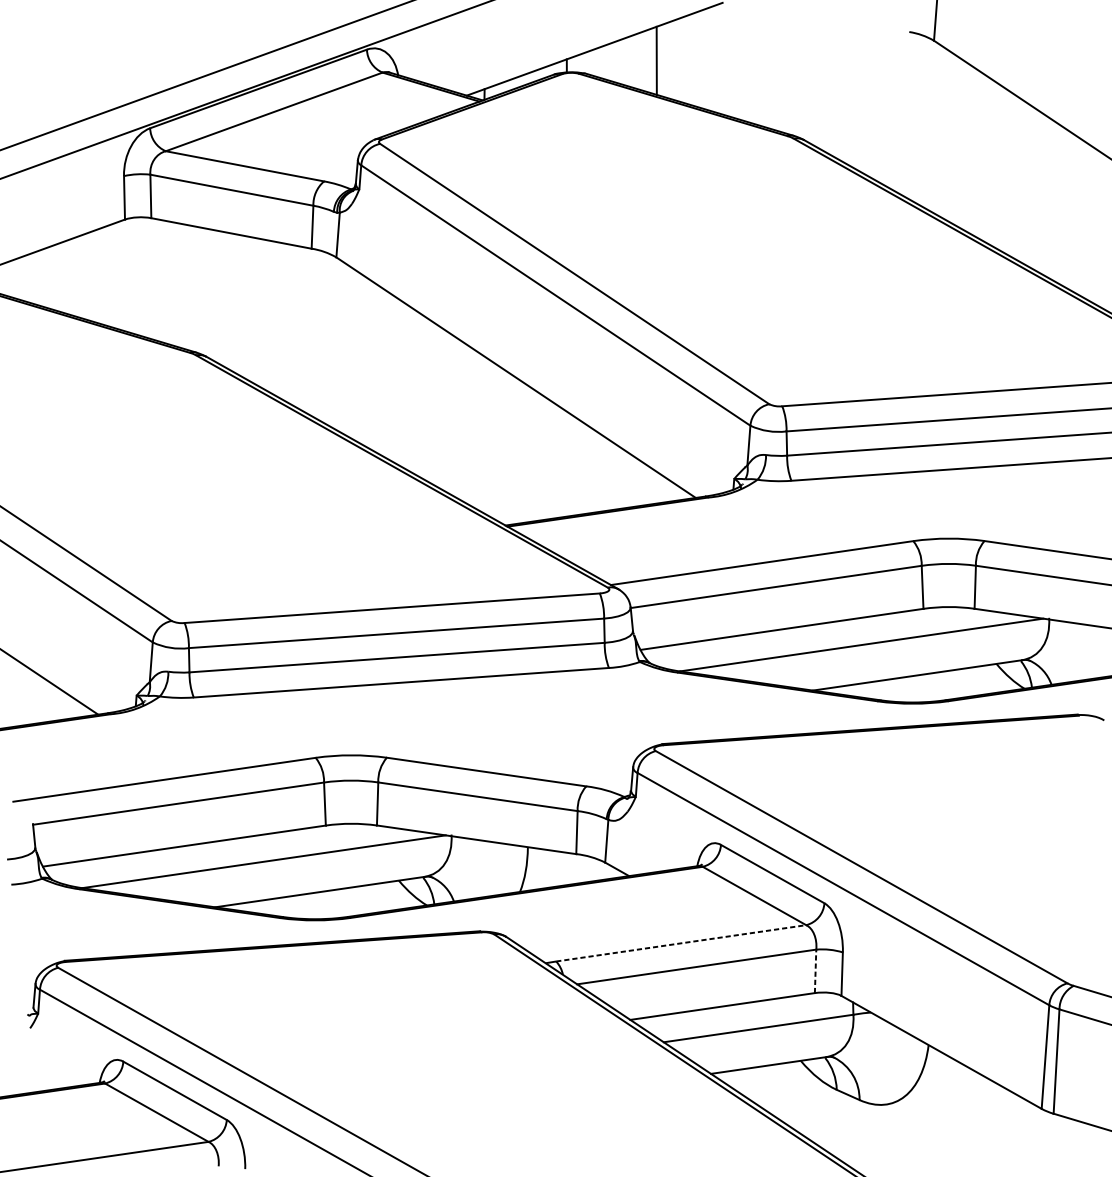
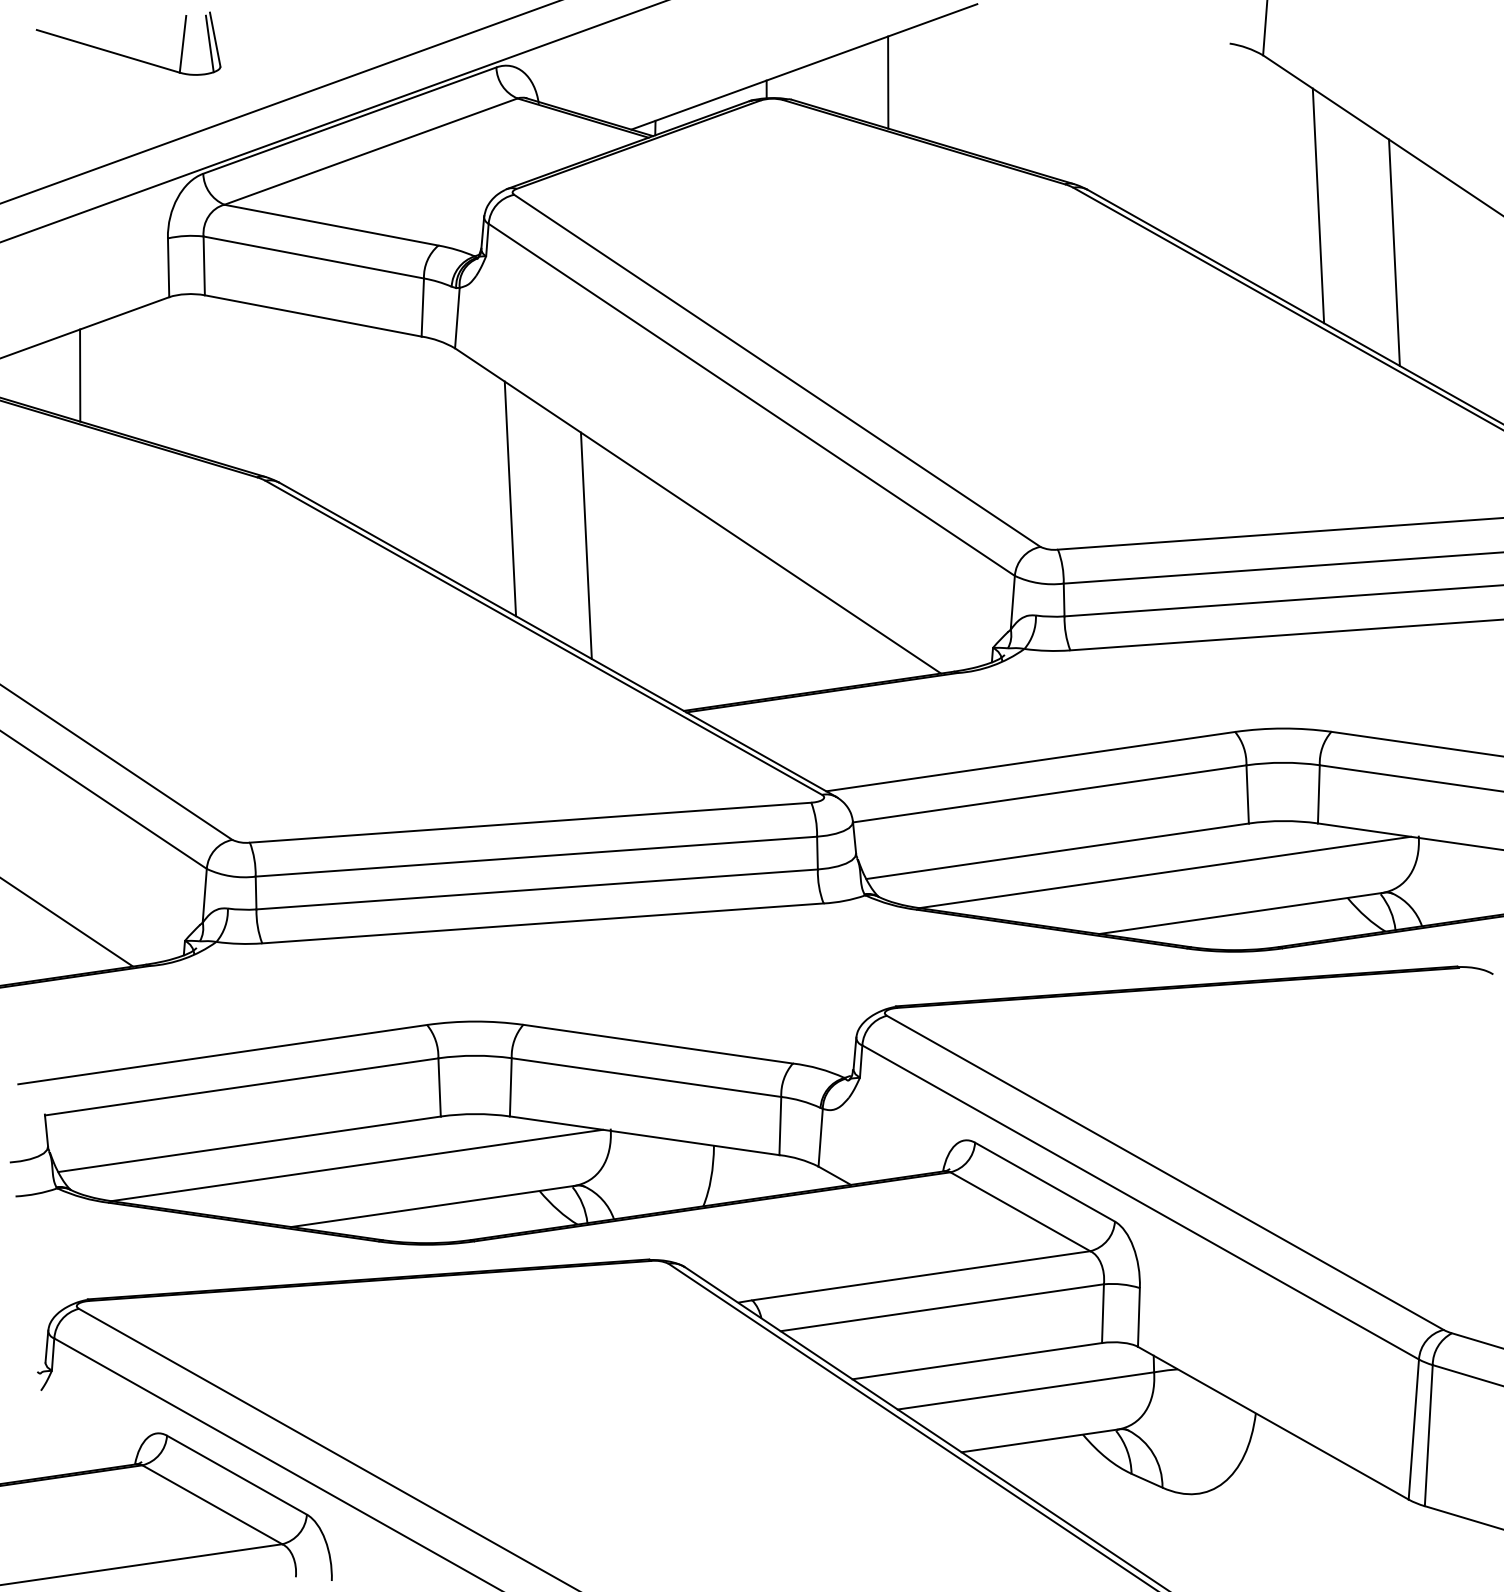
part: (91, 40) -> (123, 54), added
line: (974, 151) -> (1318, 205), added
line: (1031, 186) -> (1394, 252), added
line: (59, 277) -> (80, 375), added
line: (377, 368) -> (510, 498), added
line: (432, 403) -> (585, 545), added
line: (681, 943) -> (921, 1275), dashed -> solid
line: (815, 971) -> (1103, 1313), dashed -> solid

